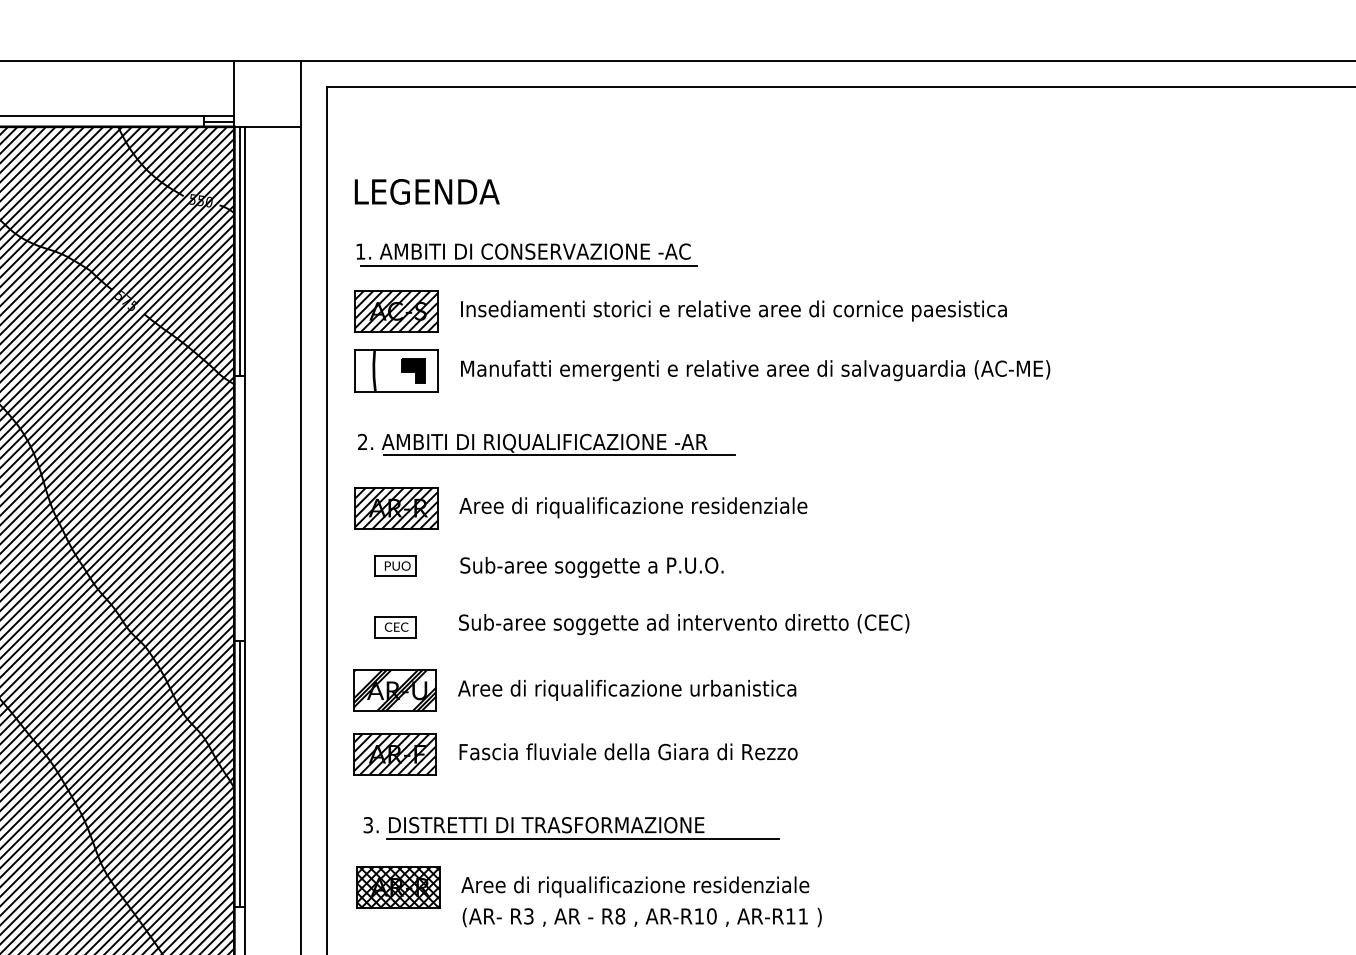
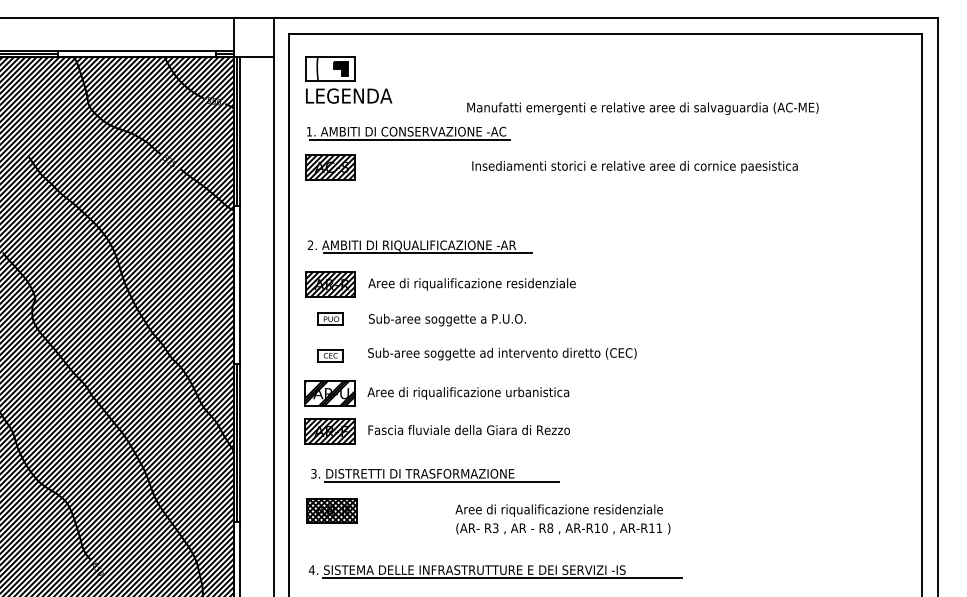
text: (733, 311) -> (634, 167), moved
part: (396, 370) -> (330, 68), moved
text: (754, 370) -> (642, 108), moved
text: (640, 901) -> (562, 519), moved

